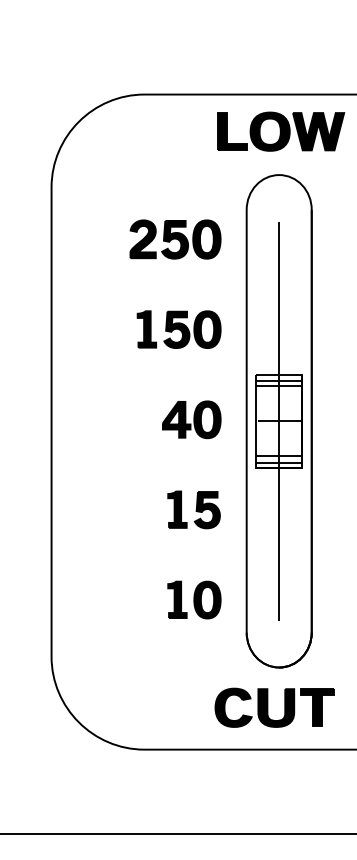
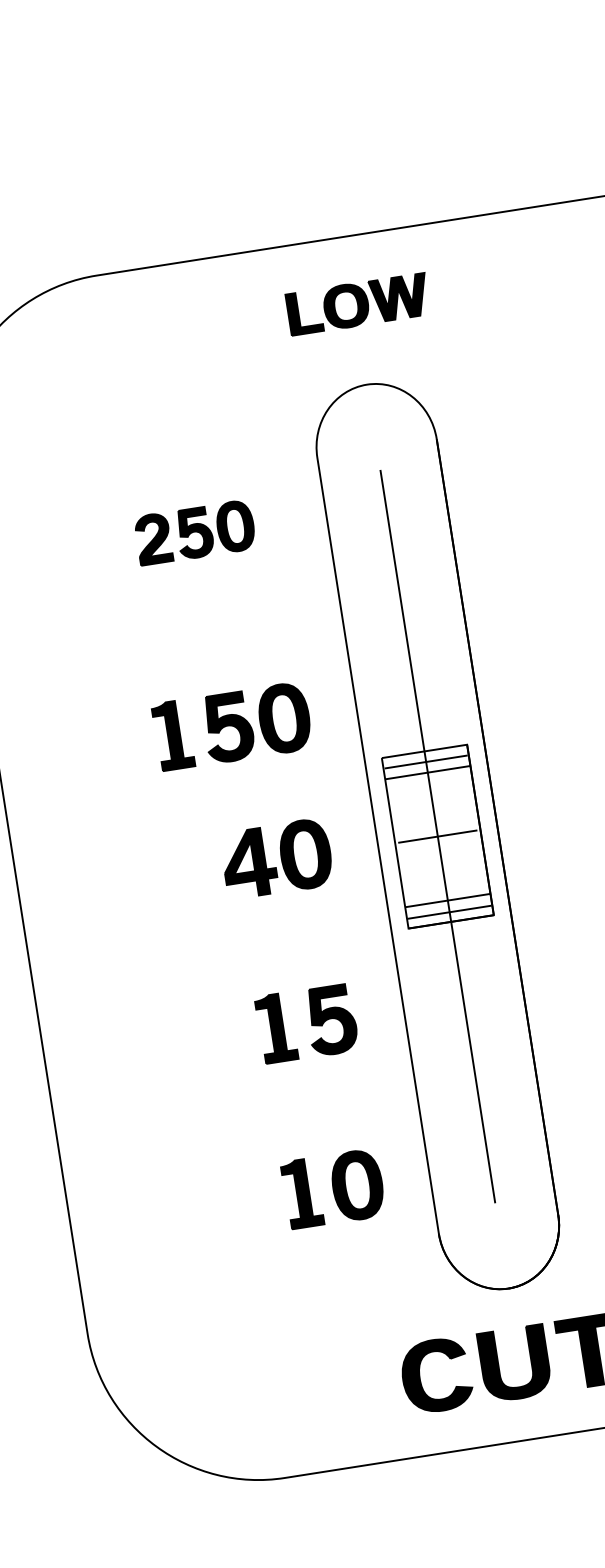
part: (281, 131) -> (358, 304), size x0.6
part: (175, 239) -> (195, 532), size x0.7
part: (178, 329) -> (231, 726), moved

